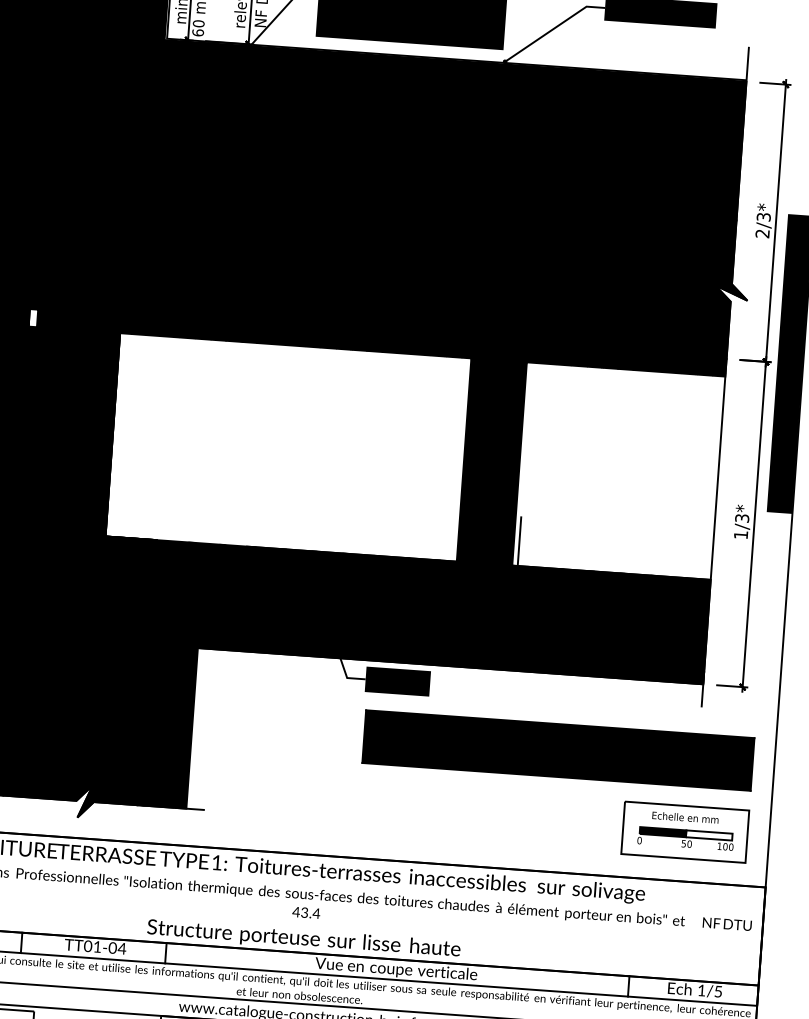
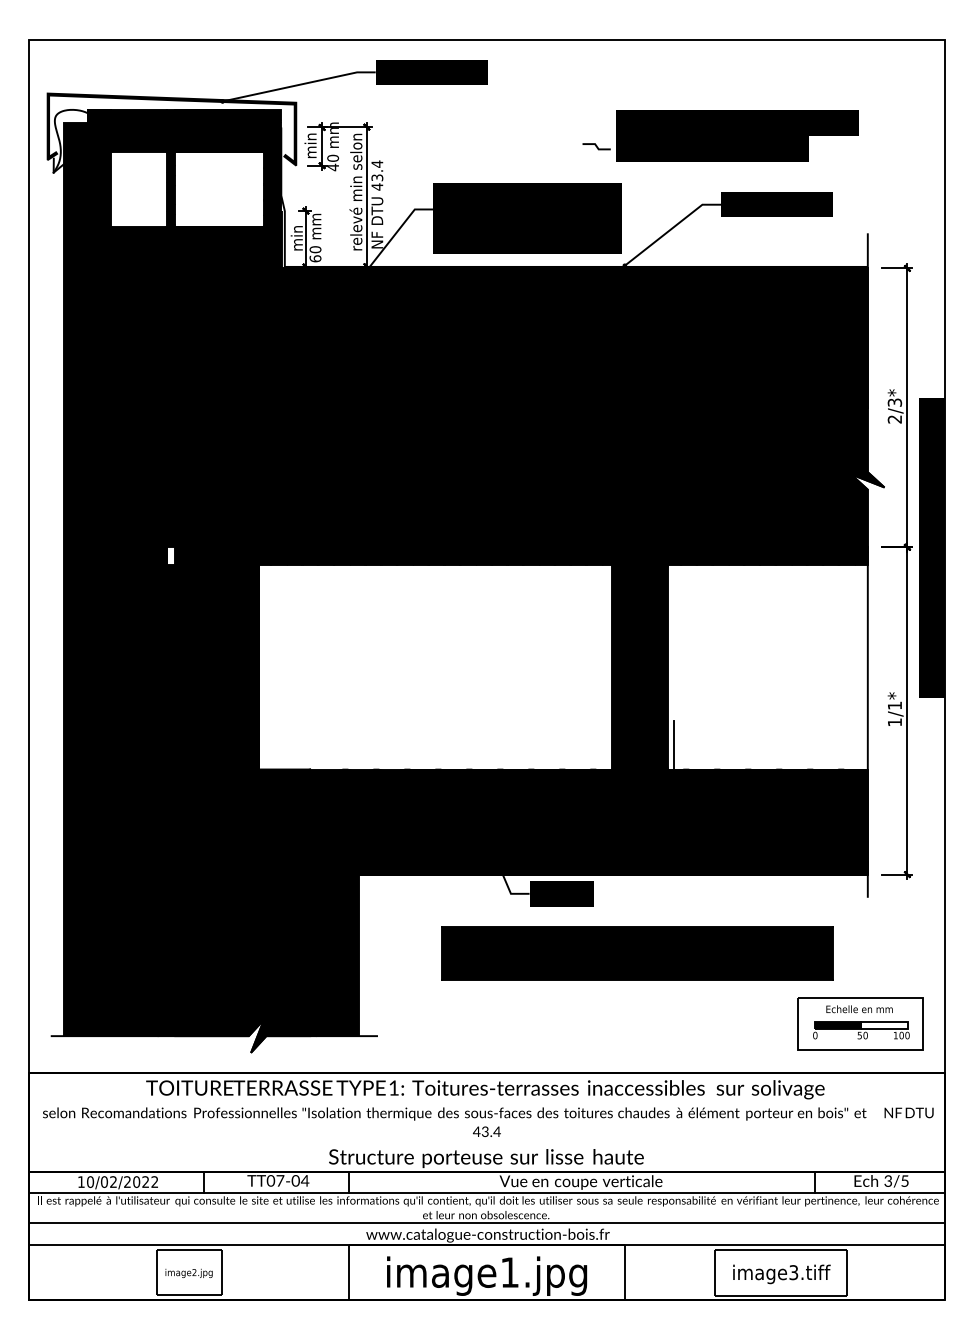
text: (741, 518) -> (894, 705), 1/3* -> 1/1*
part: (558, 750) -> (637, 953), moved
text: (97, 946) -> (280, 1180), \c16711848;TT01-04 -> \c16711848;TT07-04
text: (701, 989) -> (887, 1180), 1/5 -> 3/5

